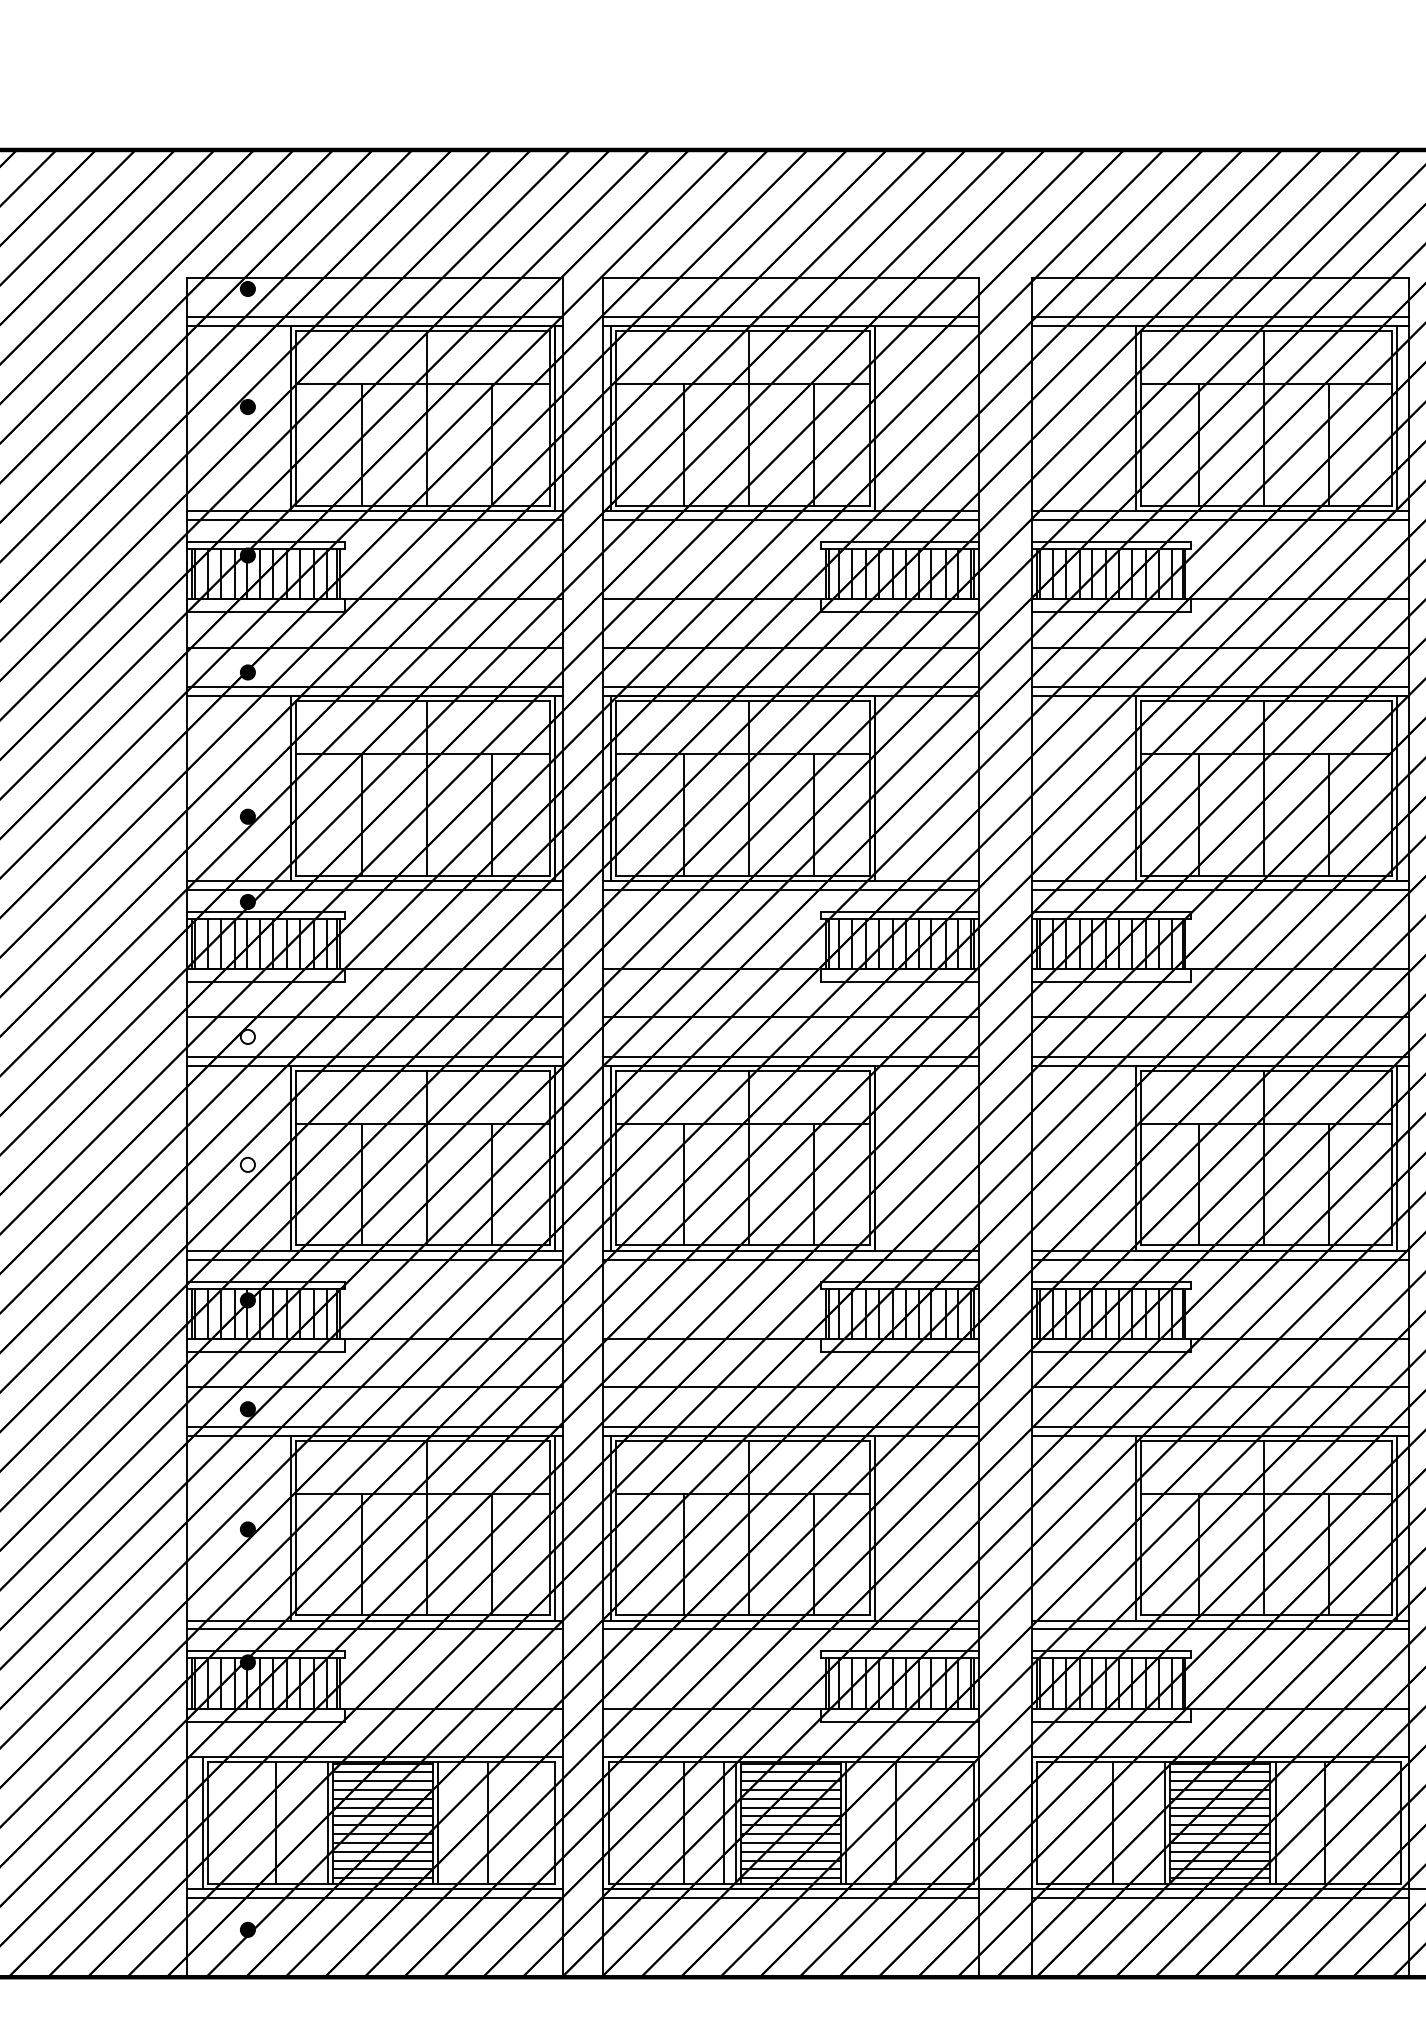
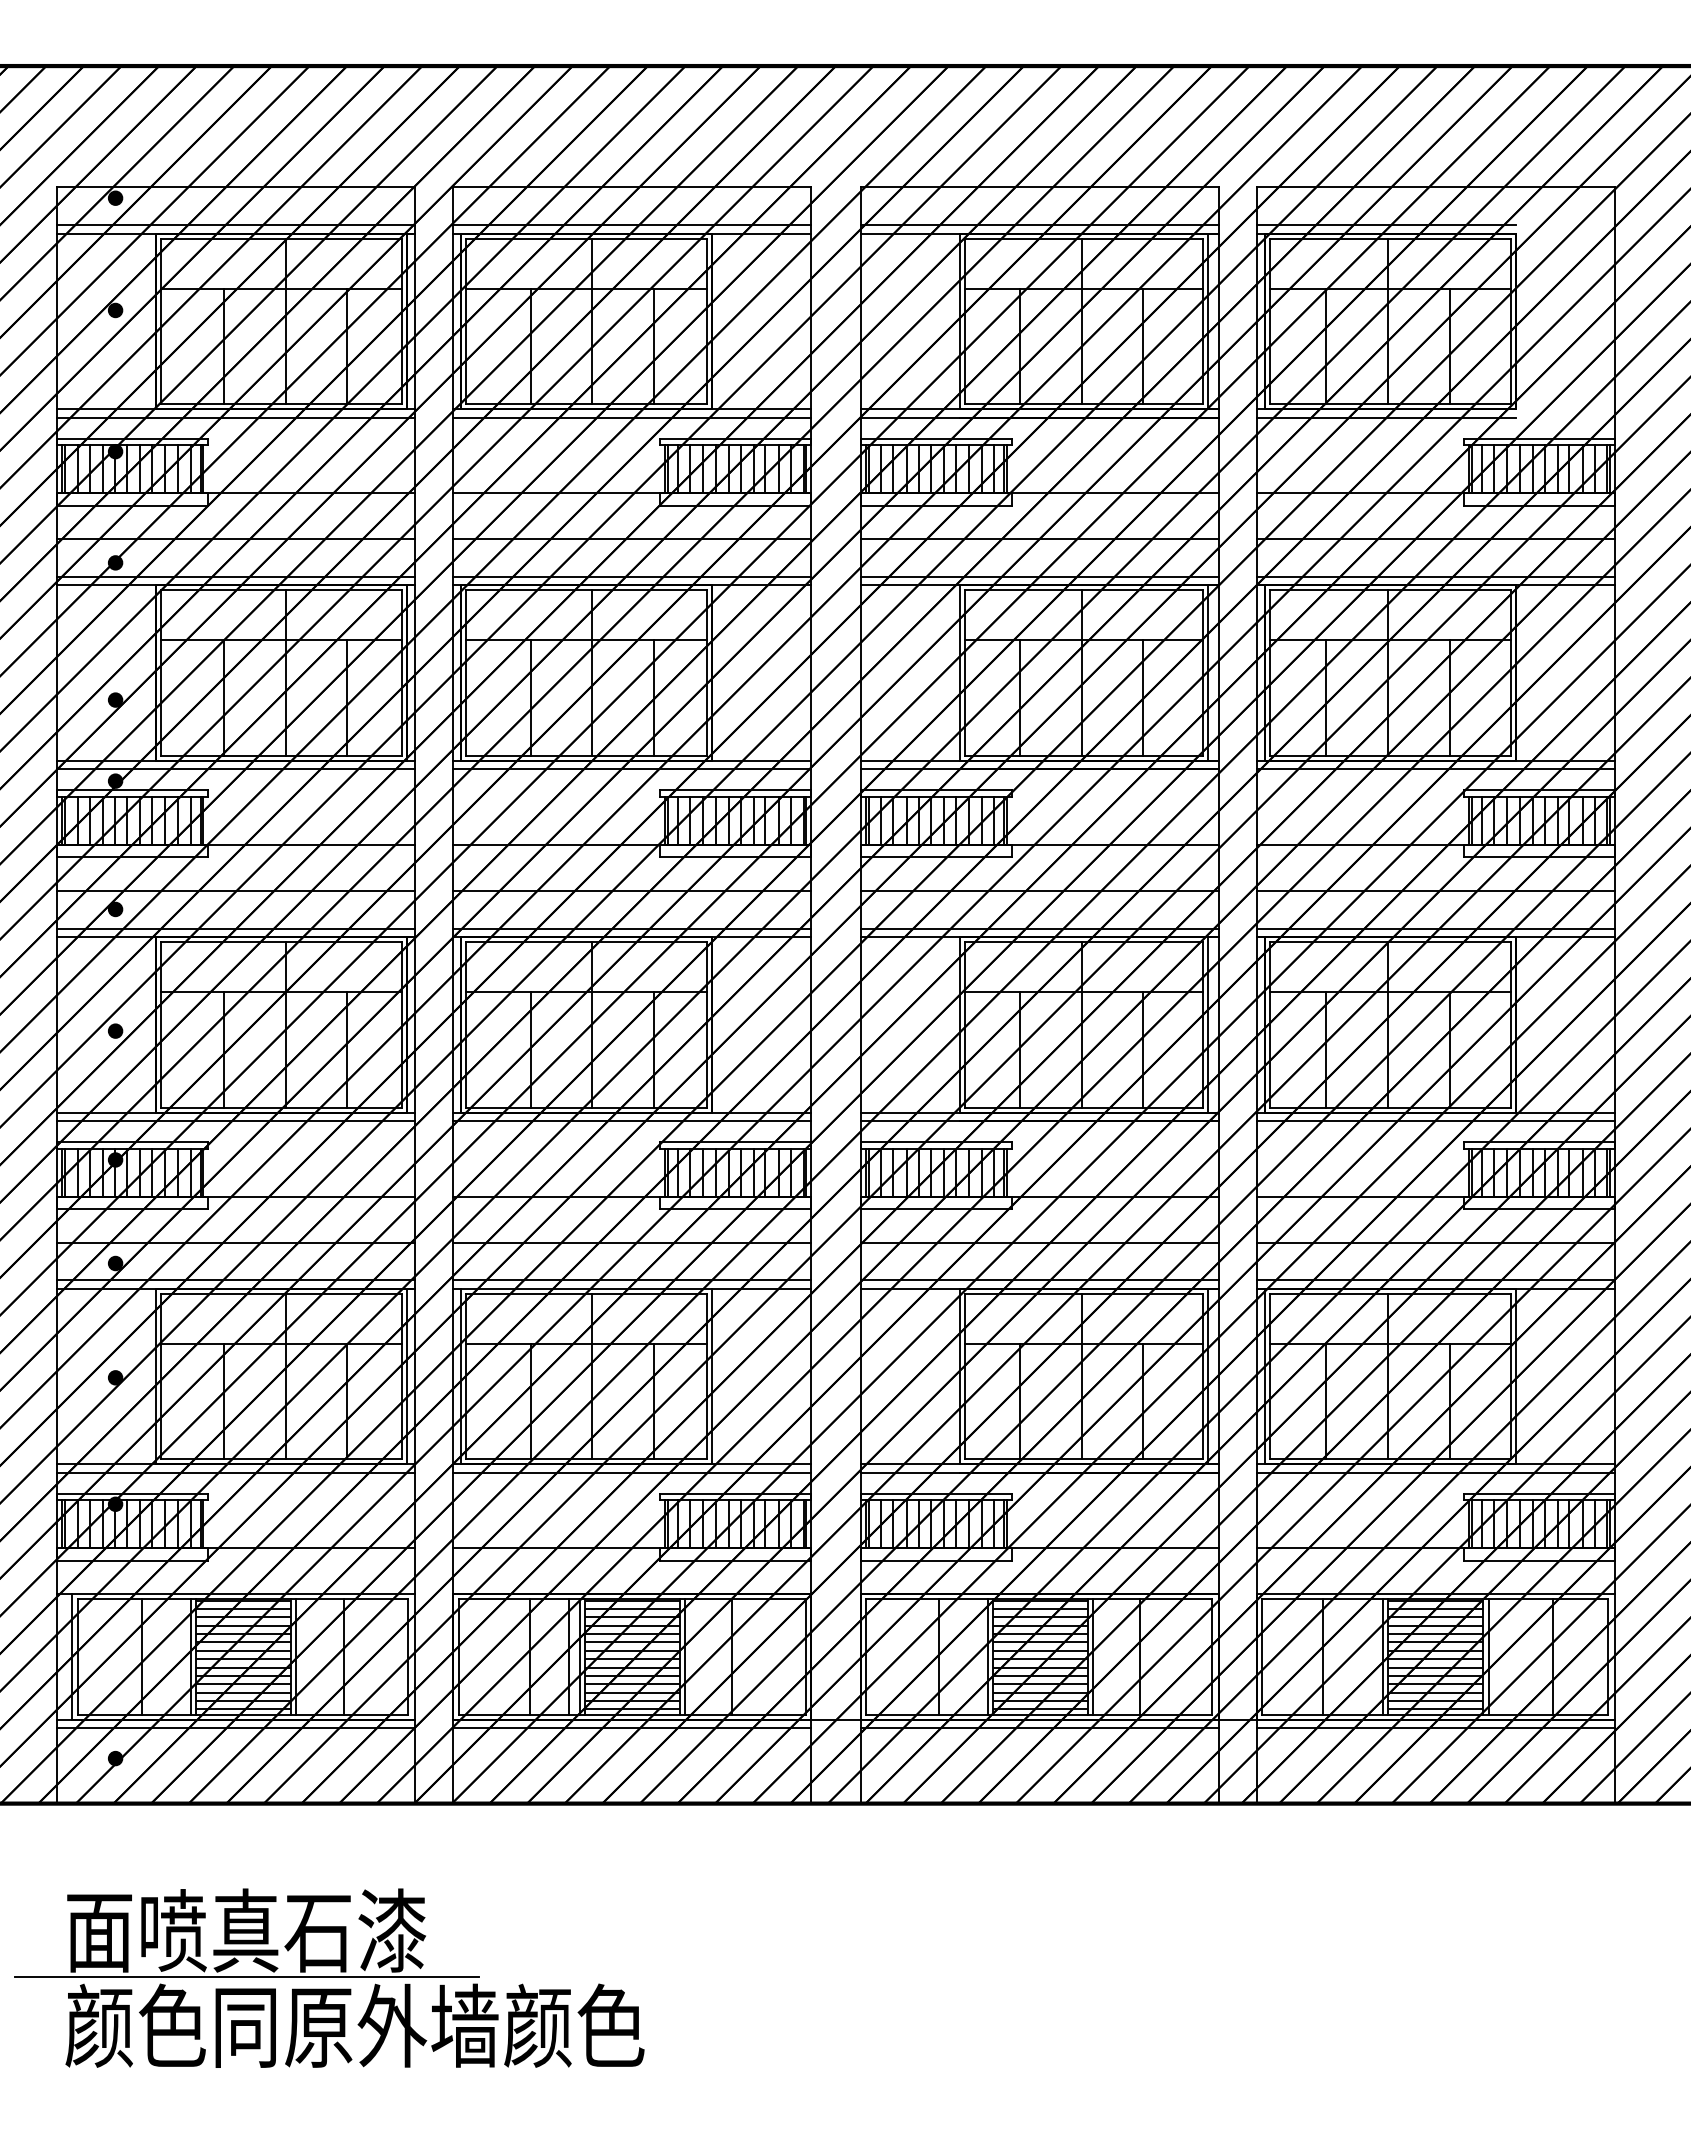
fill: (247, 1036) -> (115, 909), added
fill: (247, 1164) -> (115, 1030), added

